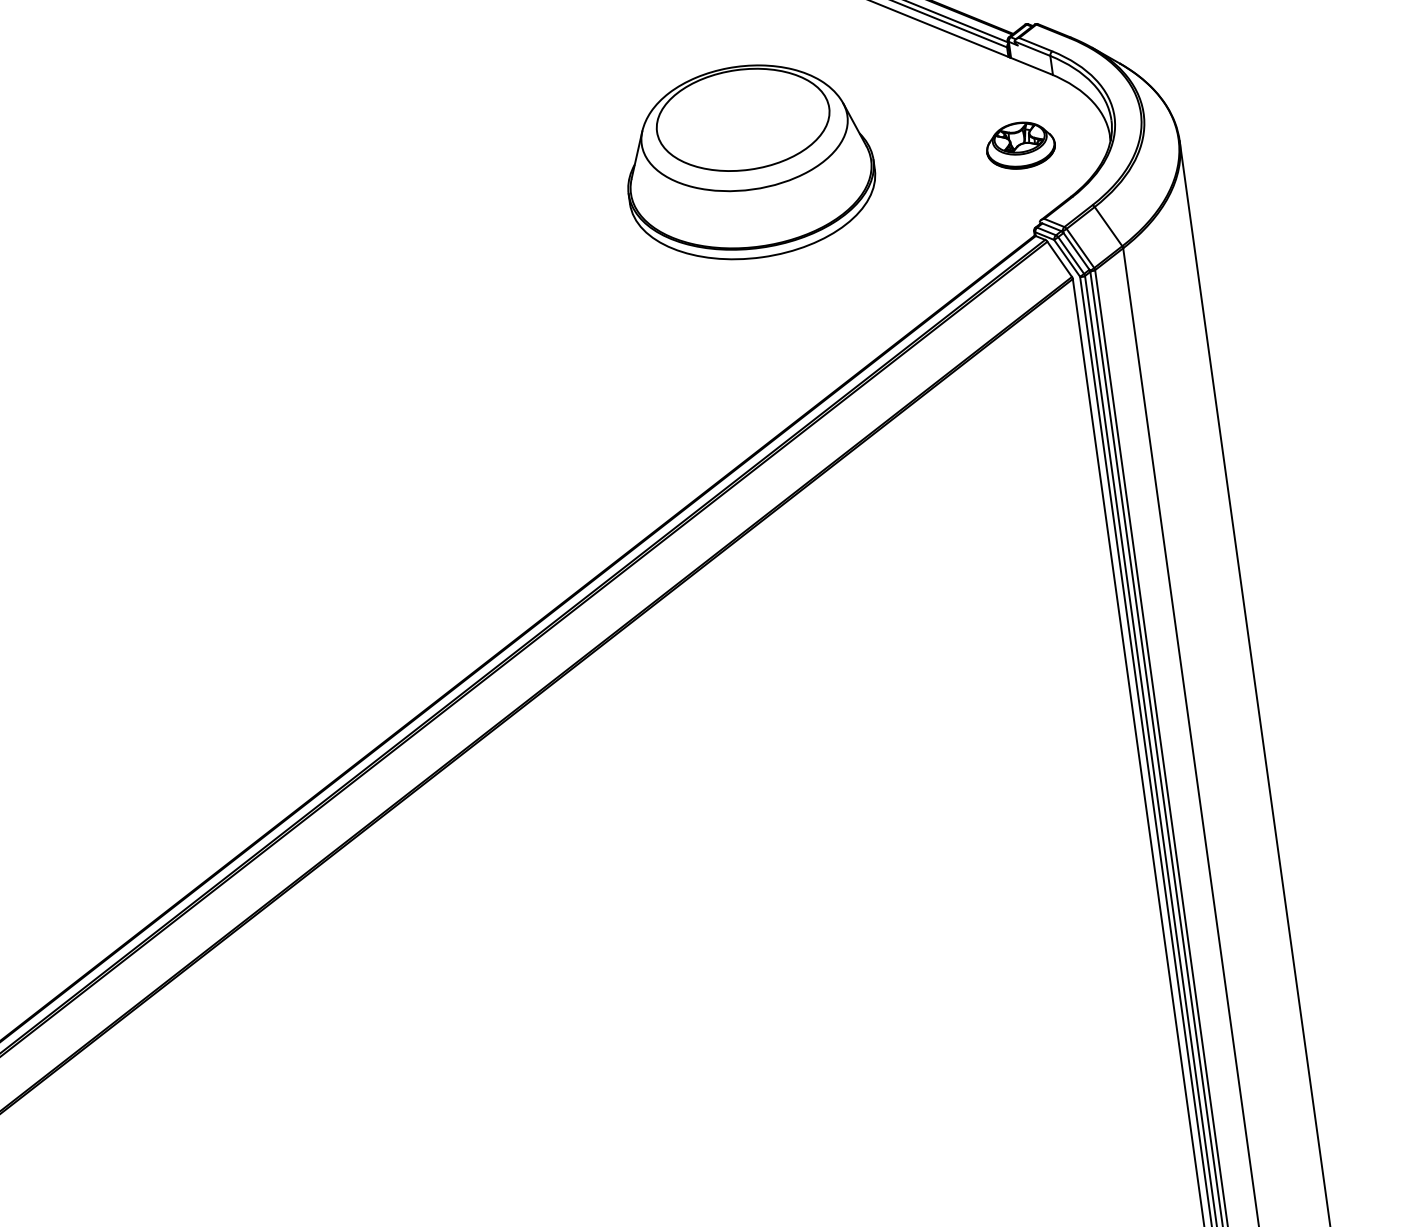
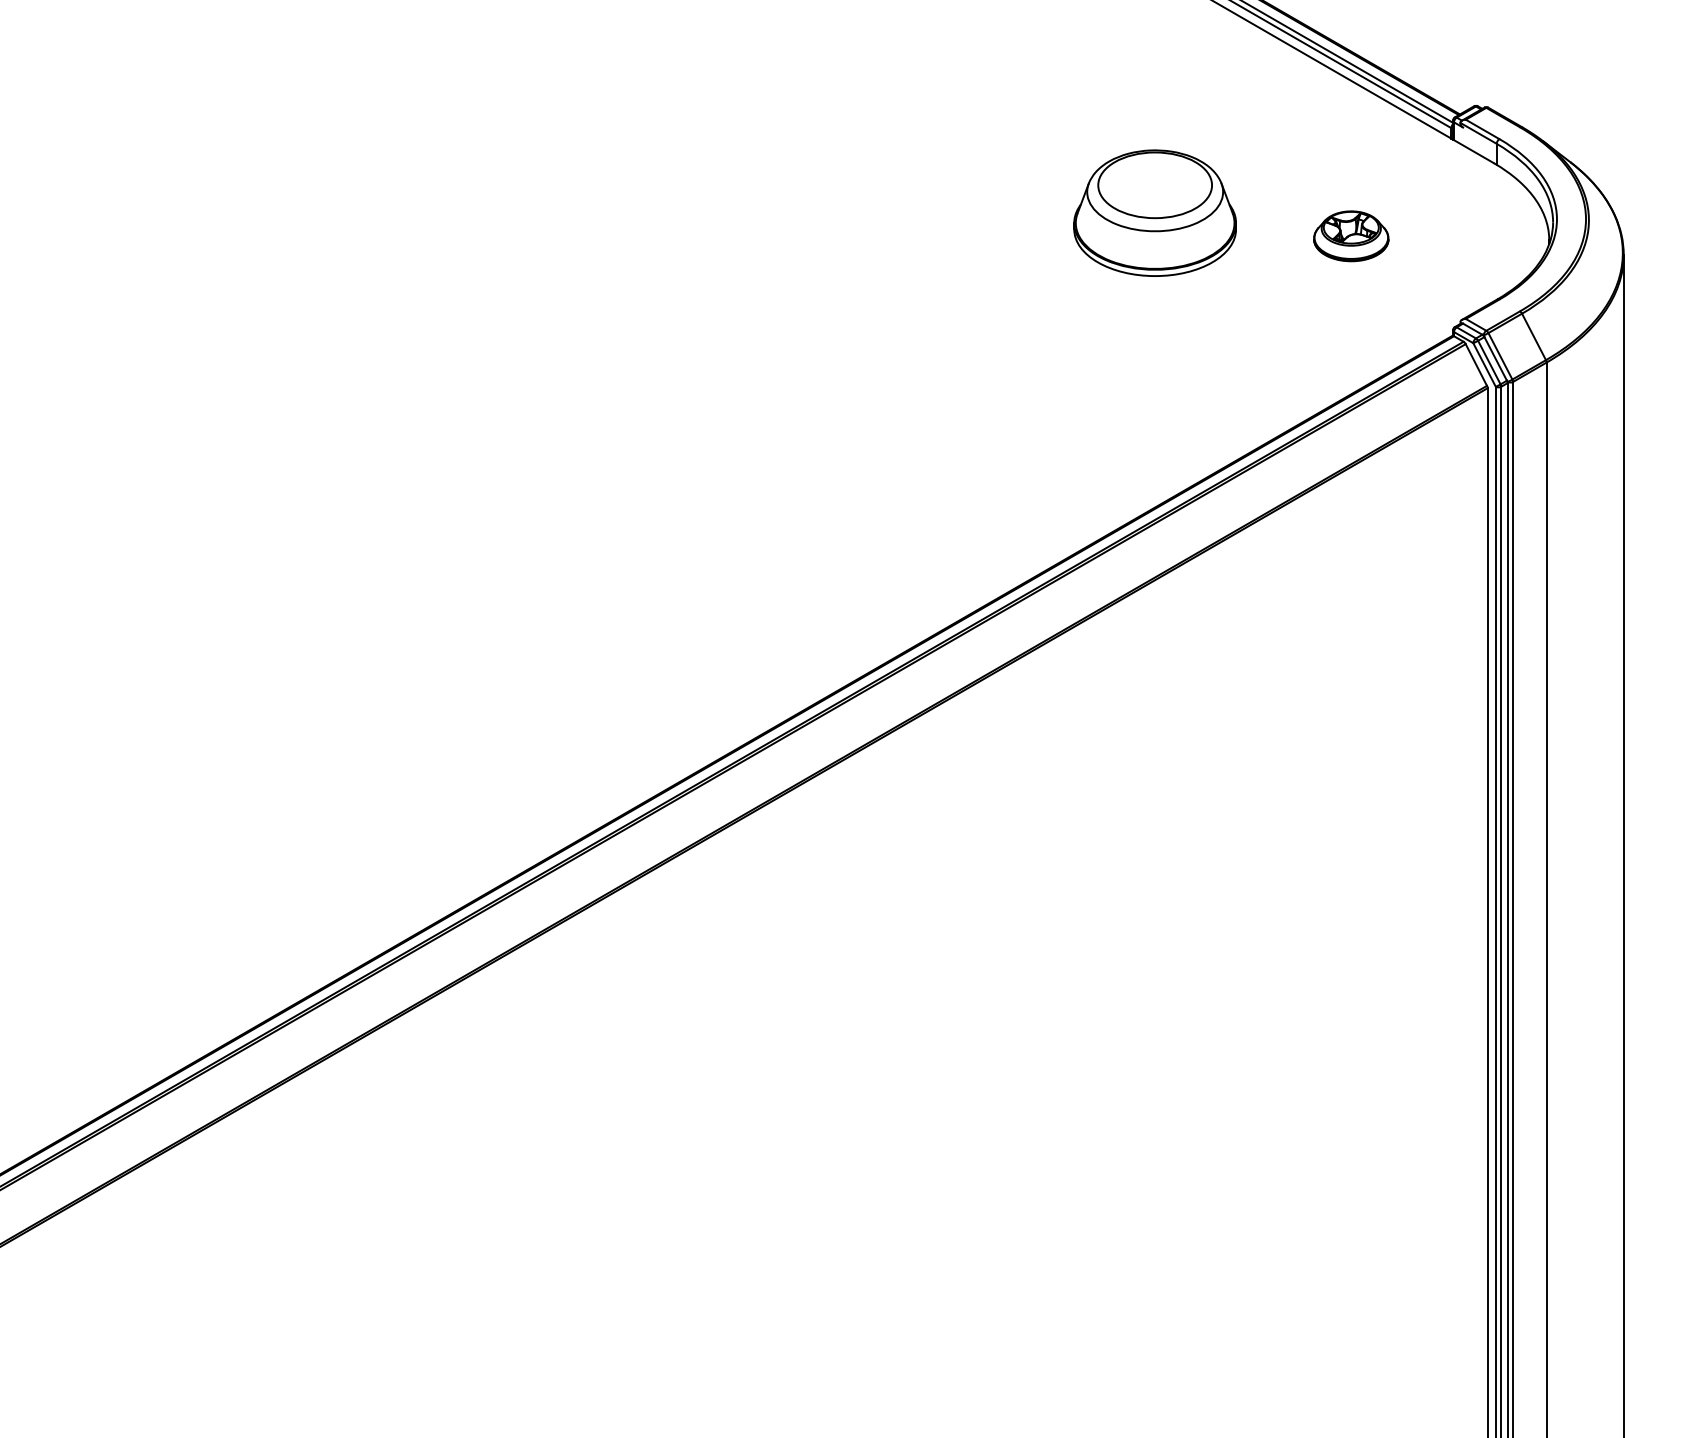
part: (1020, 145) -> (1351, 236), moved
part: (748, 161) -> (1154, 212), size x0.6

